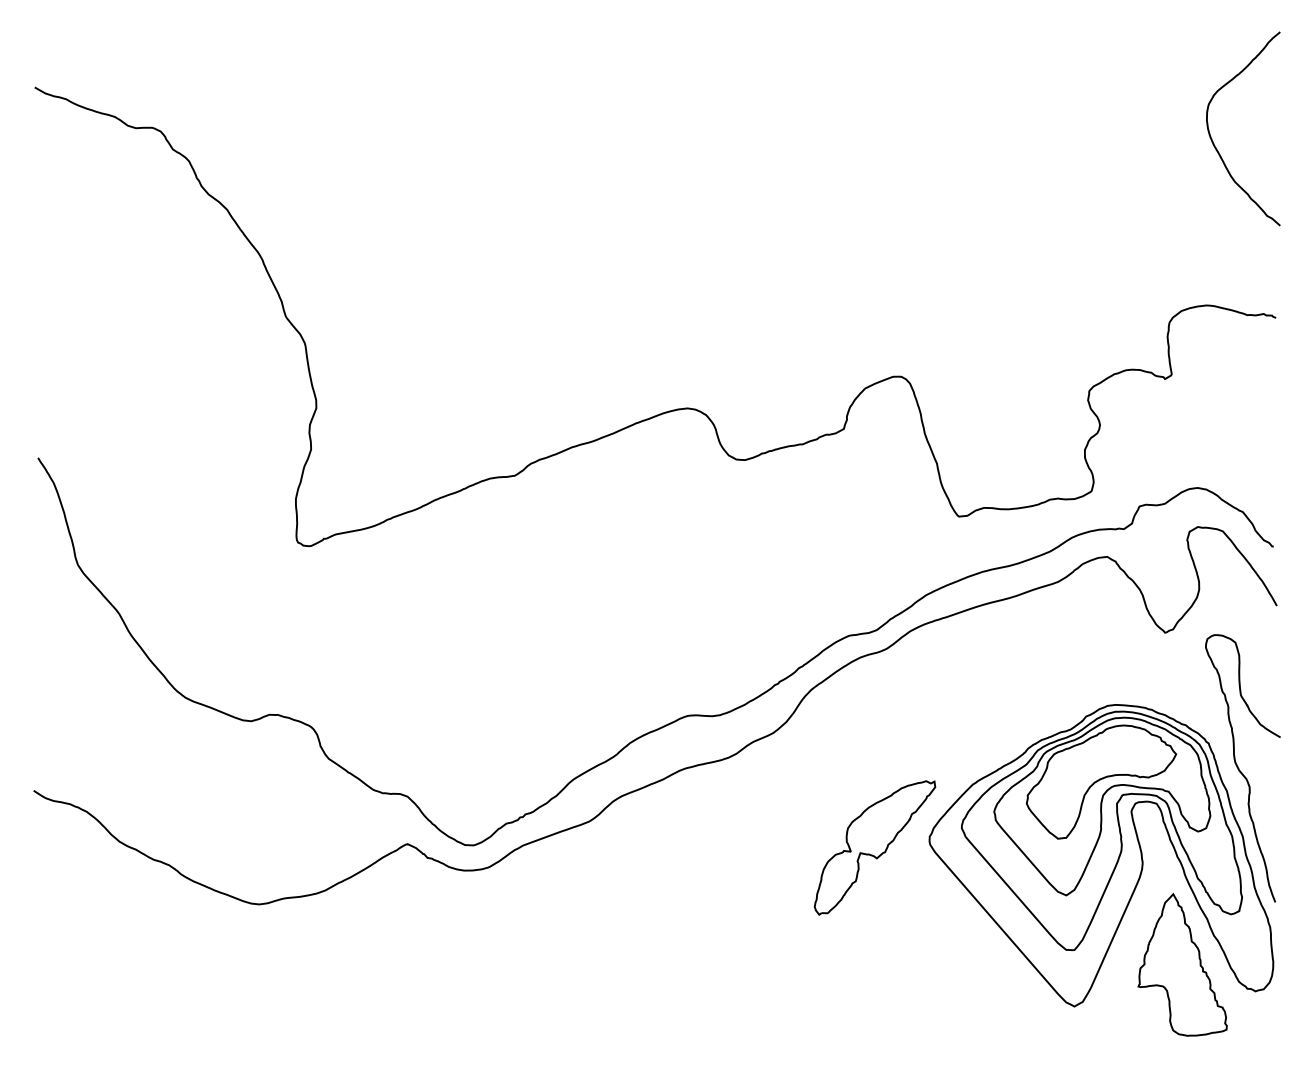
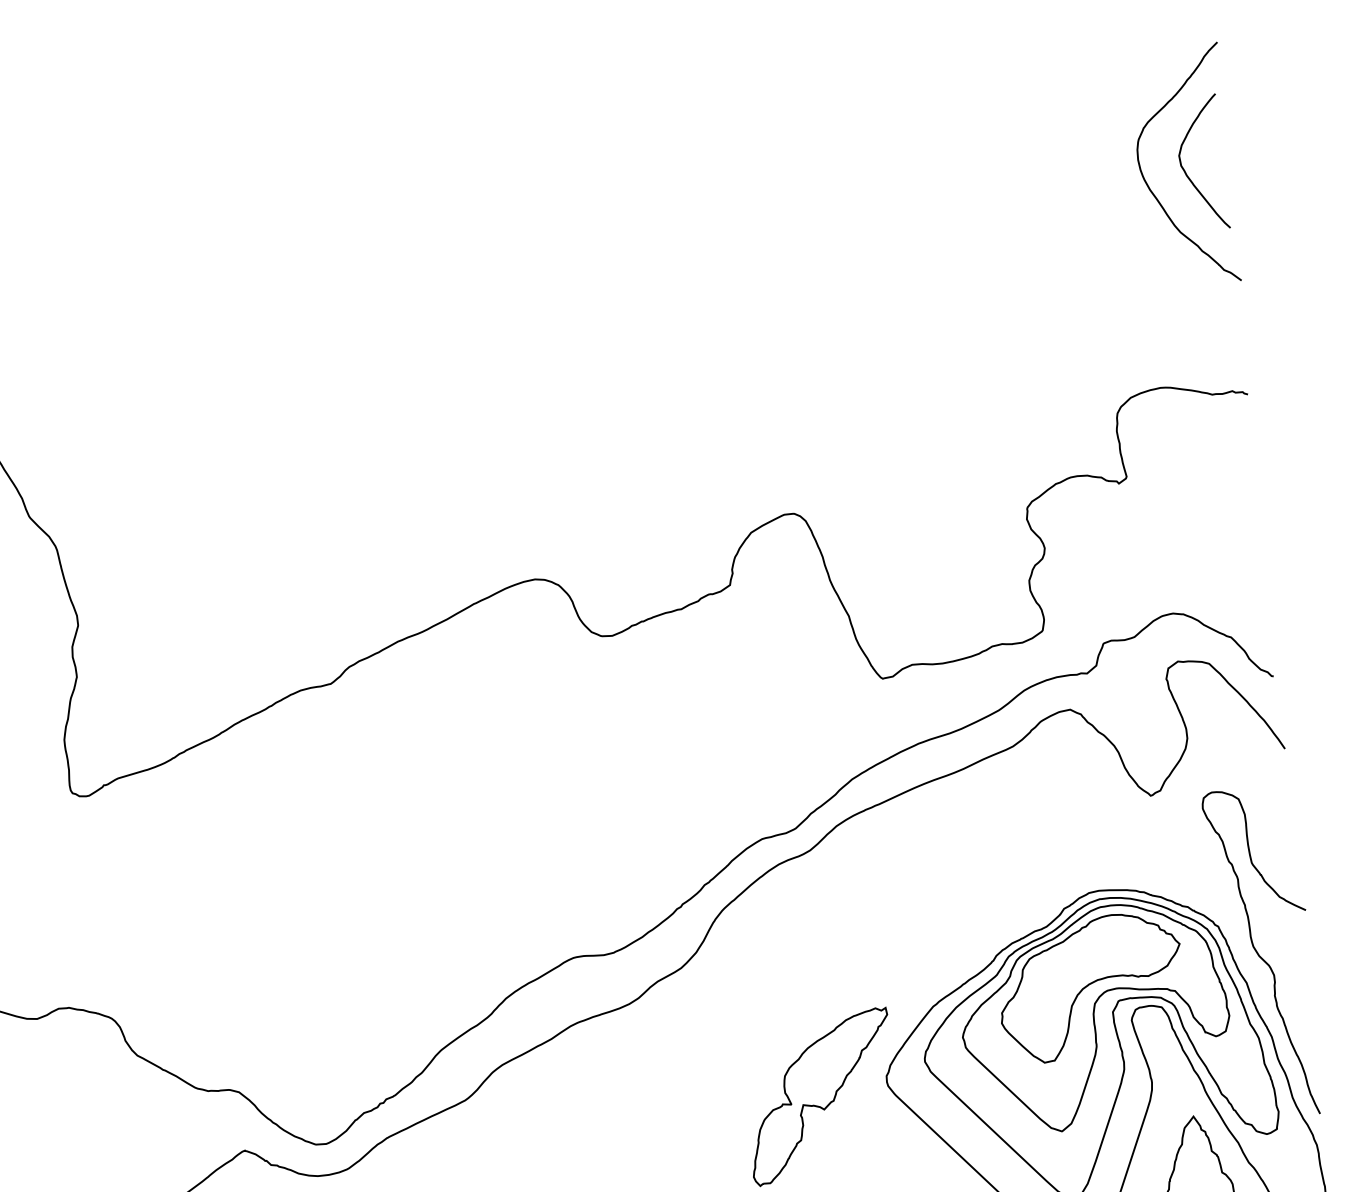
curve: (1244, 133) -> (1186, 171), added

